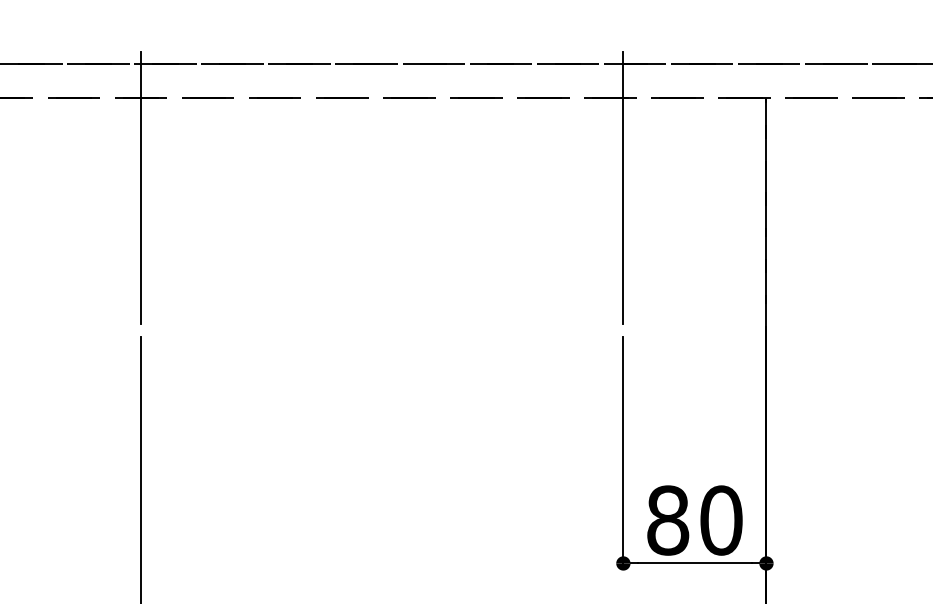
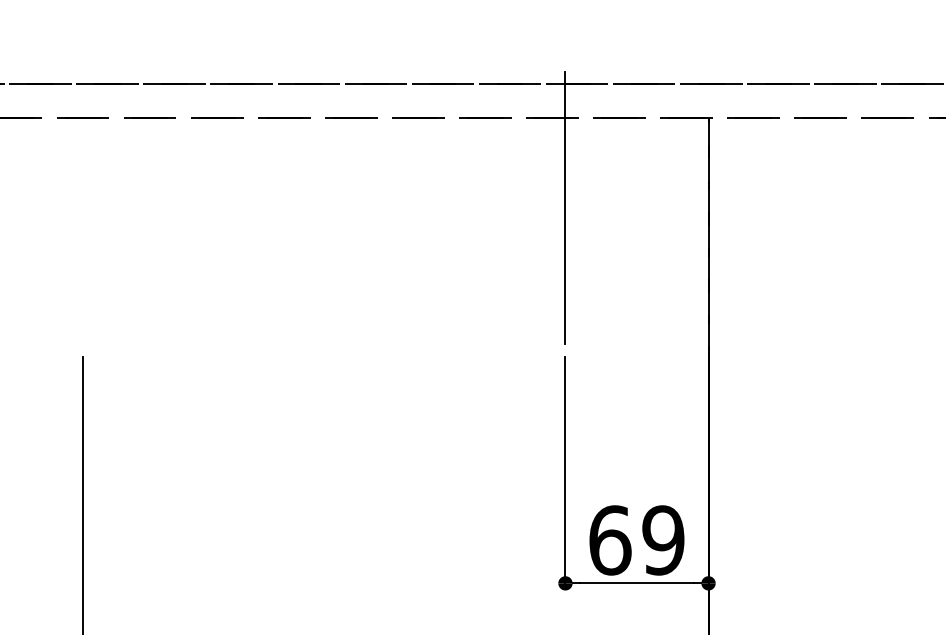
line: (140, 187) -> (82, 207), removed
text: (694, 520) -> (636, 540), 80 -> 69

